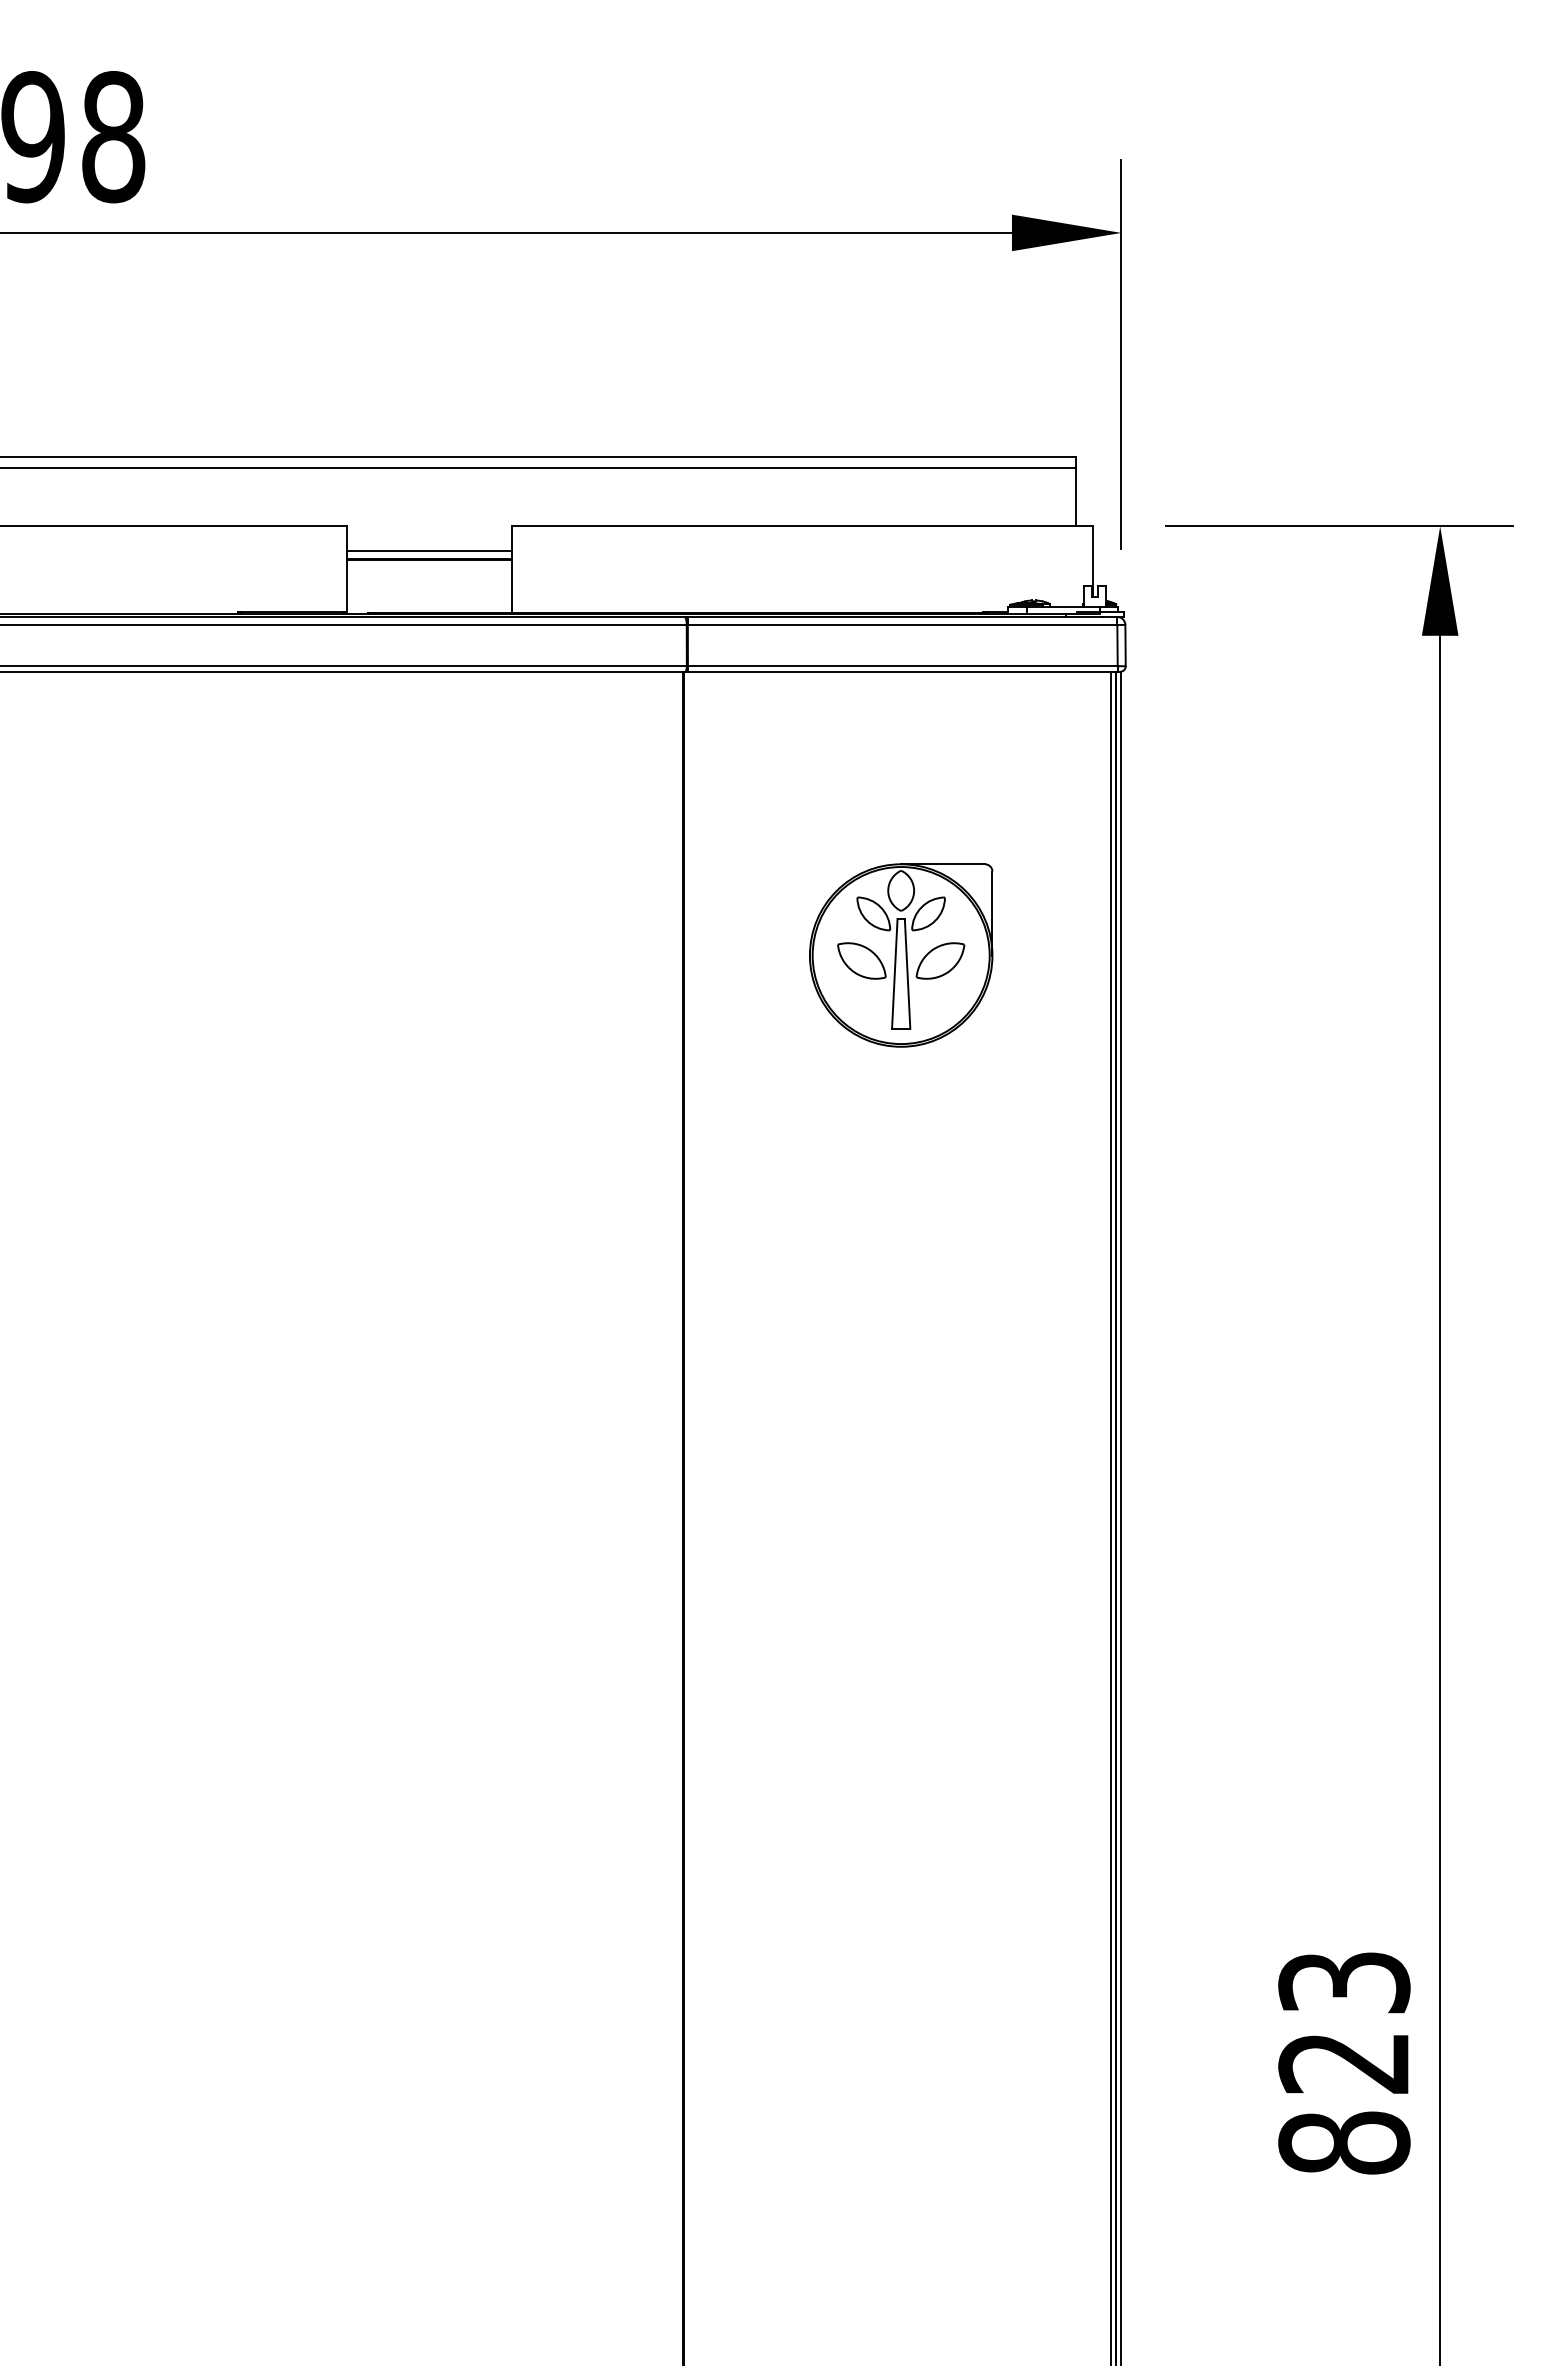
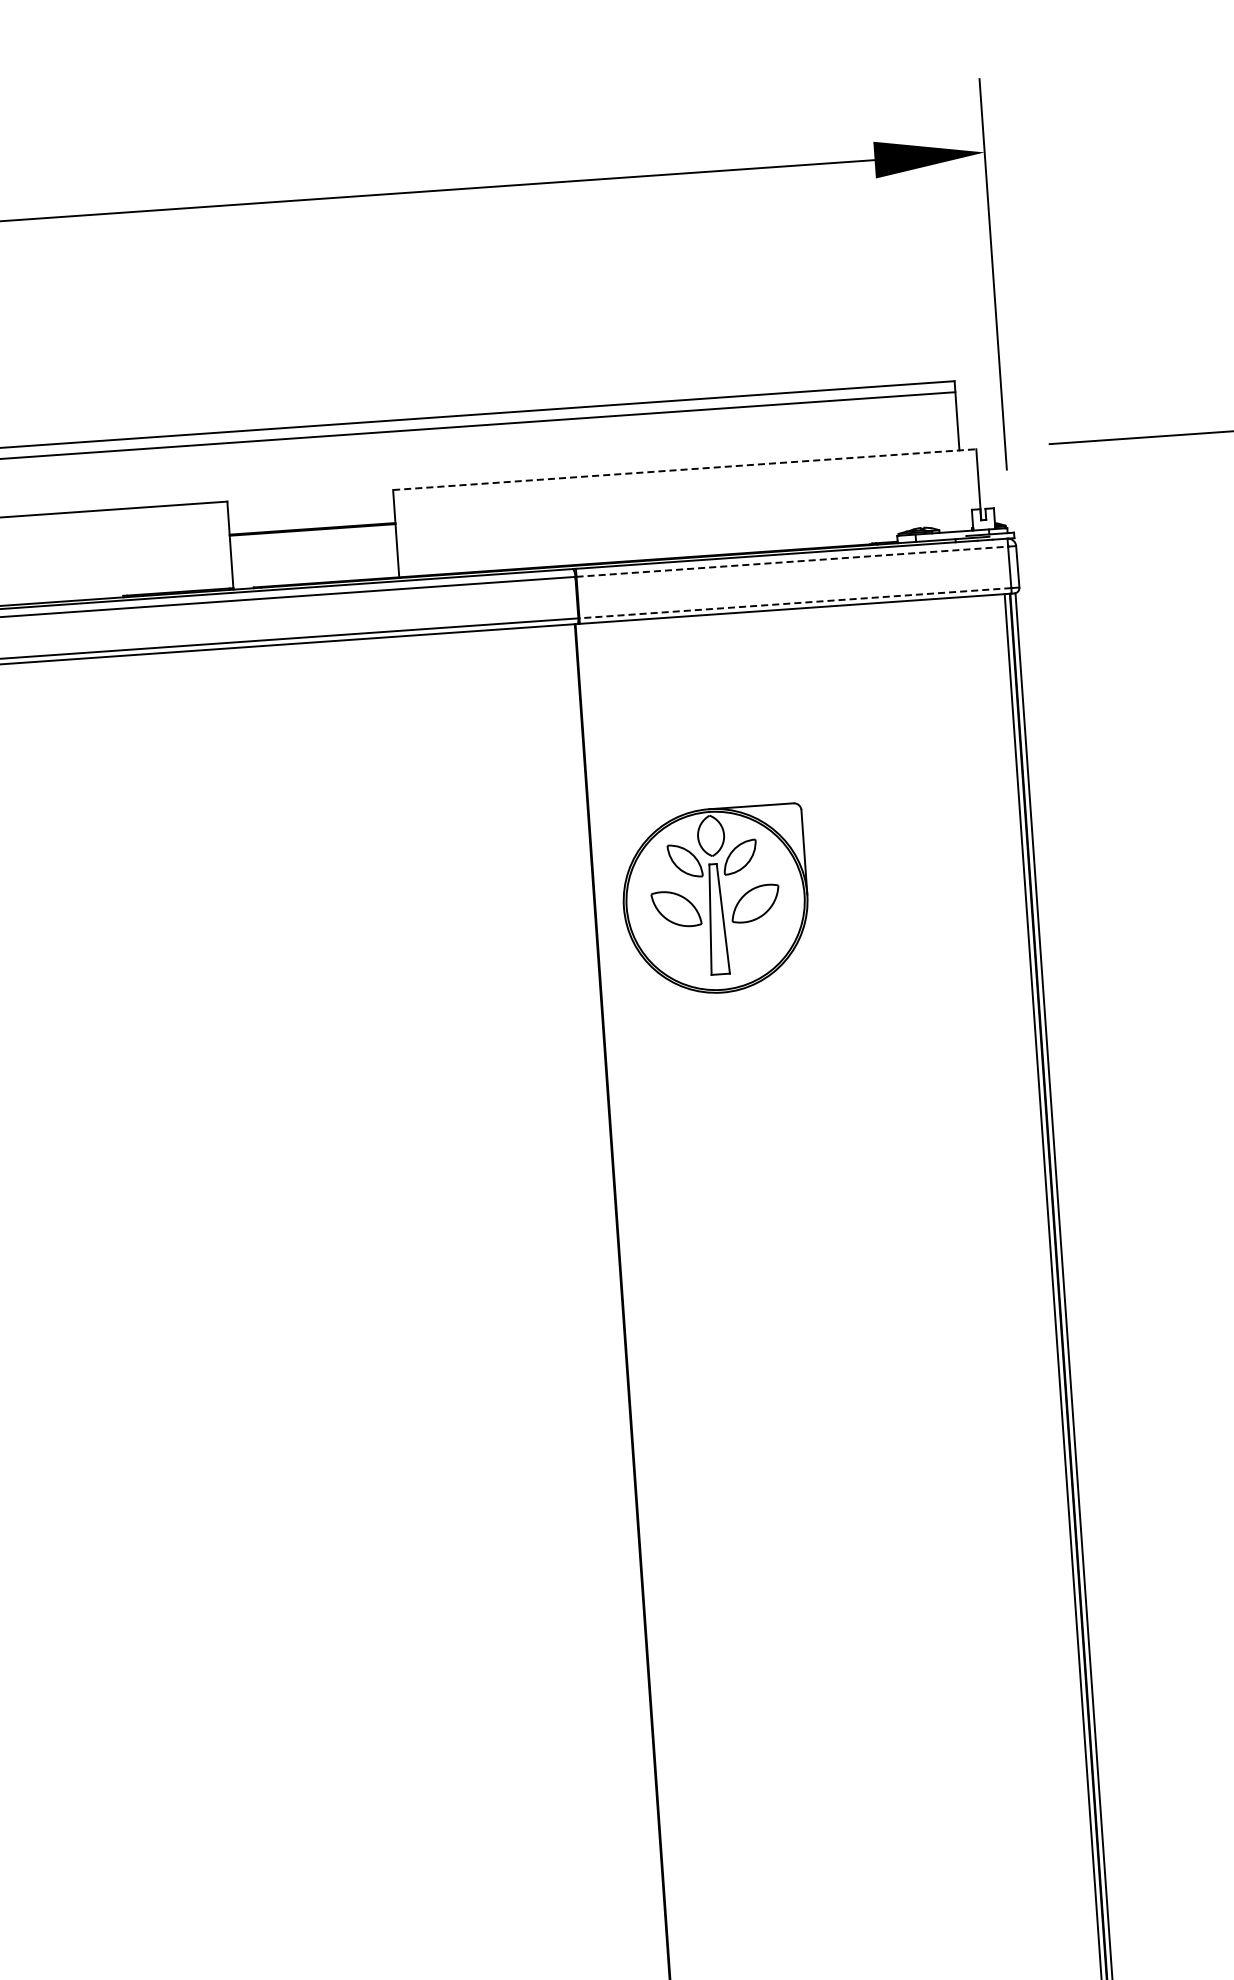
line: (802, 526) -> (684, 469), solid -> dashed
line: (429, 551) -> (311, 521), removed
line: (902, 624) -> (792, 561), solid -> dashed
line: (902, 666) -> (795, 603), solid -> dashed
part: (901, 955) -> (715, 900), moved

